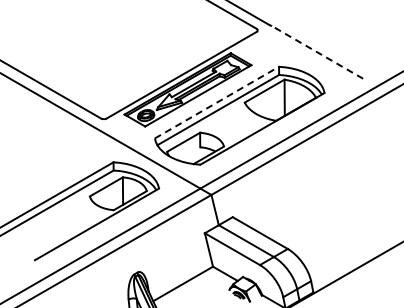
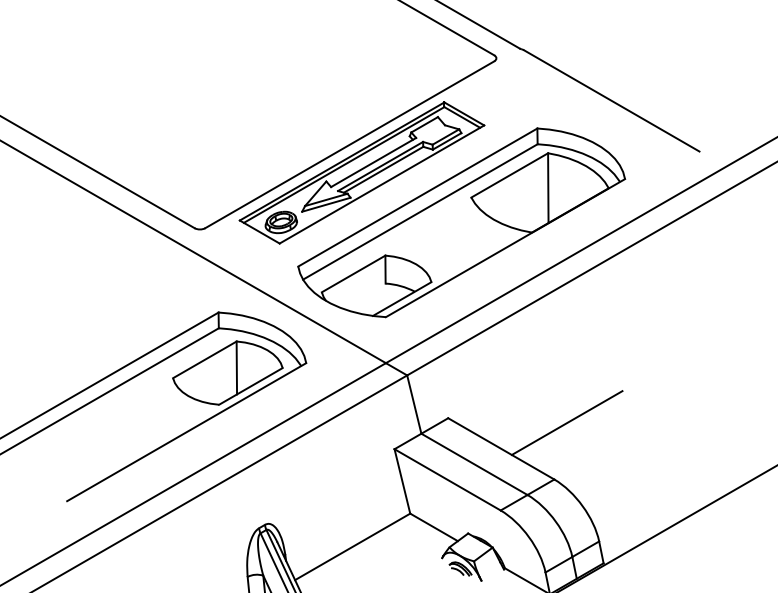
line: (317, 52) -> (611, 100), dashed -> solid
line: (216, 102) -> (416, 197), dashed -> solid
line: (294, 219) -> (567, 422), added

